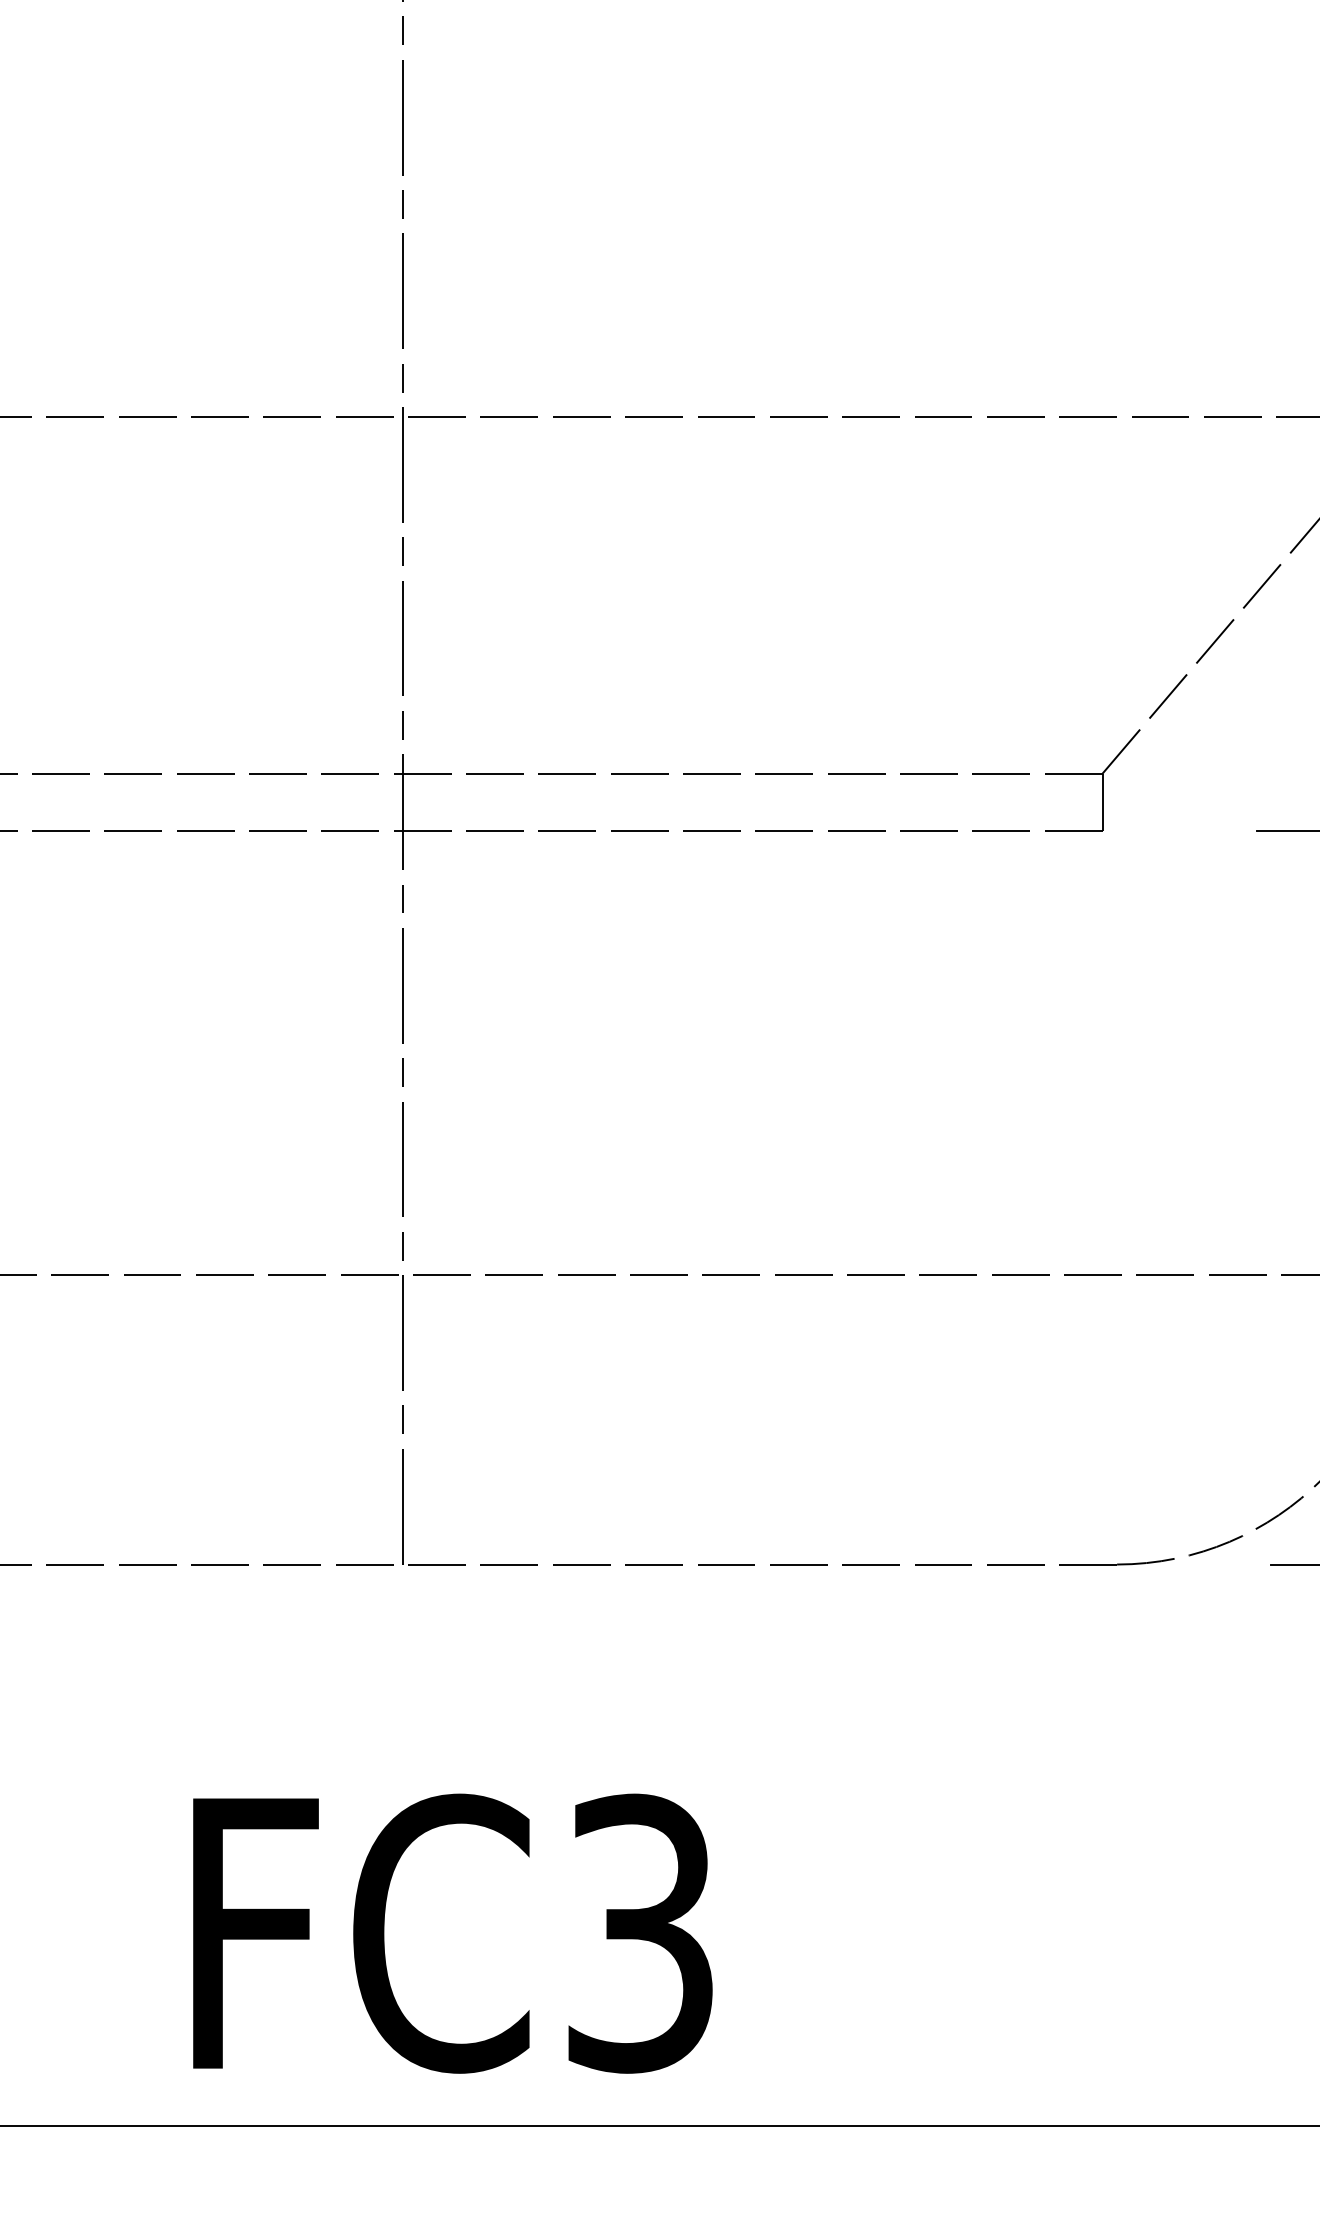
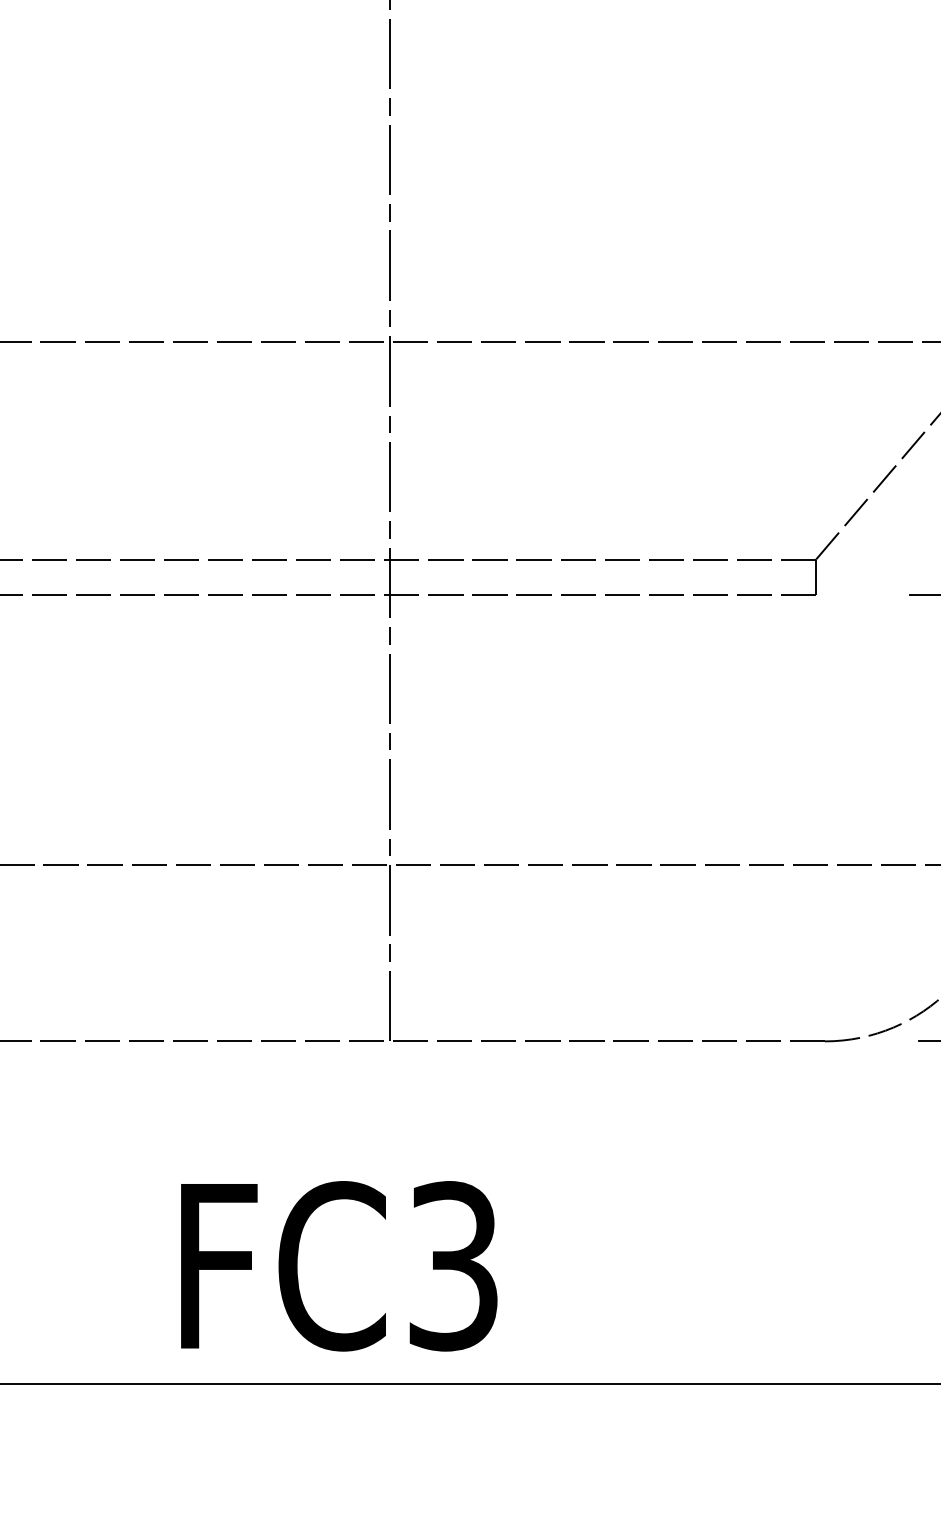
text: (453, 1934) -> (339, 1266), moved

